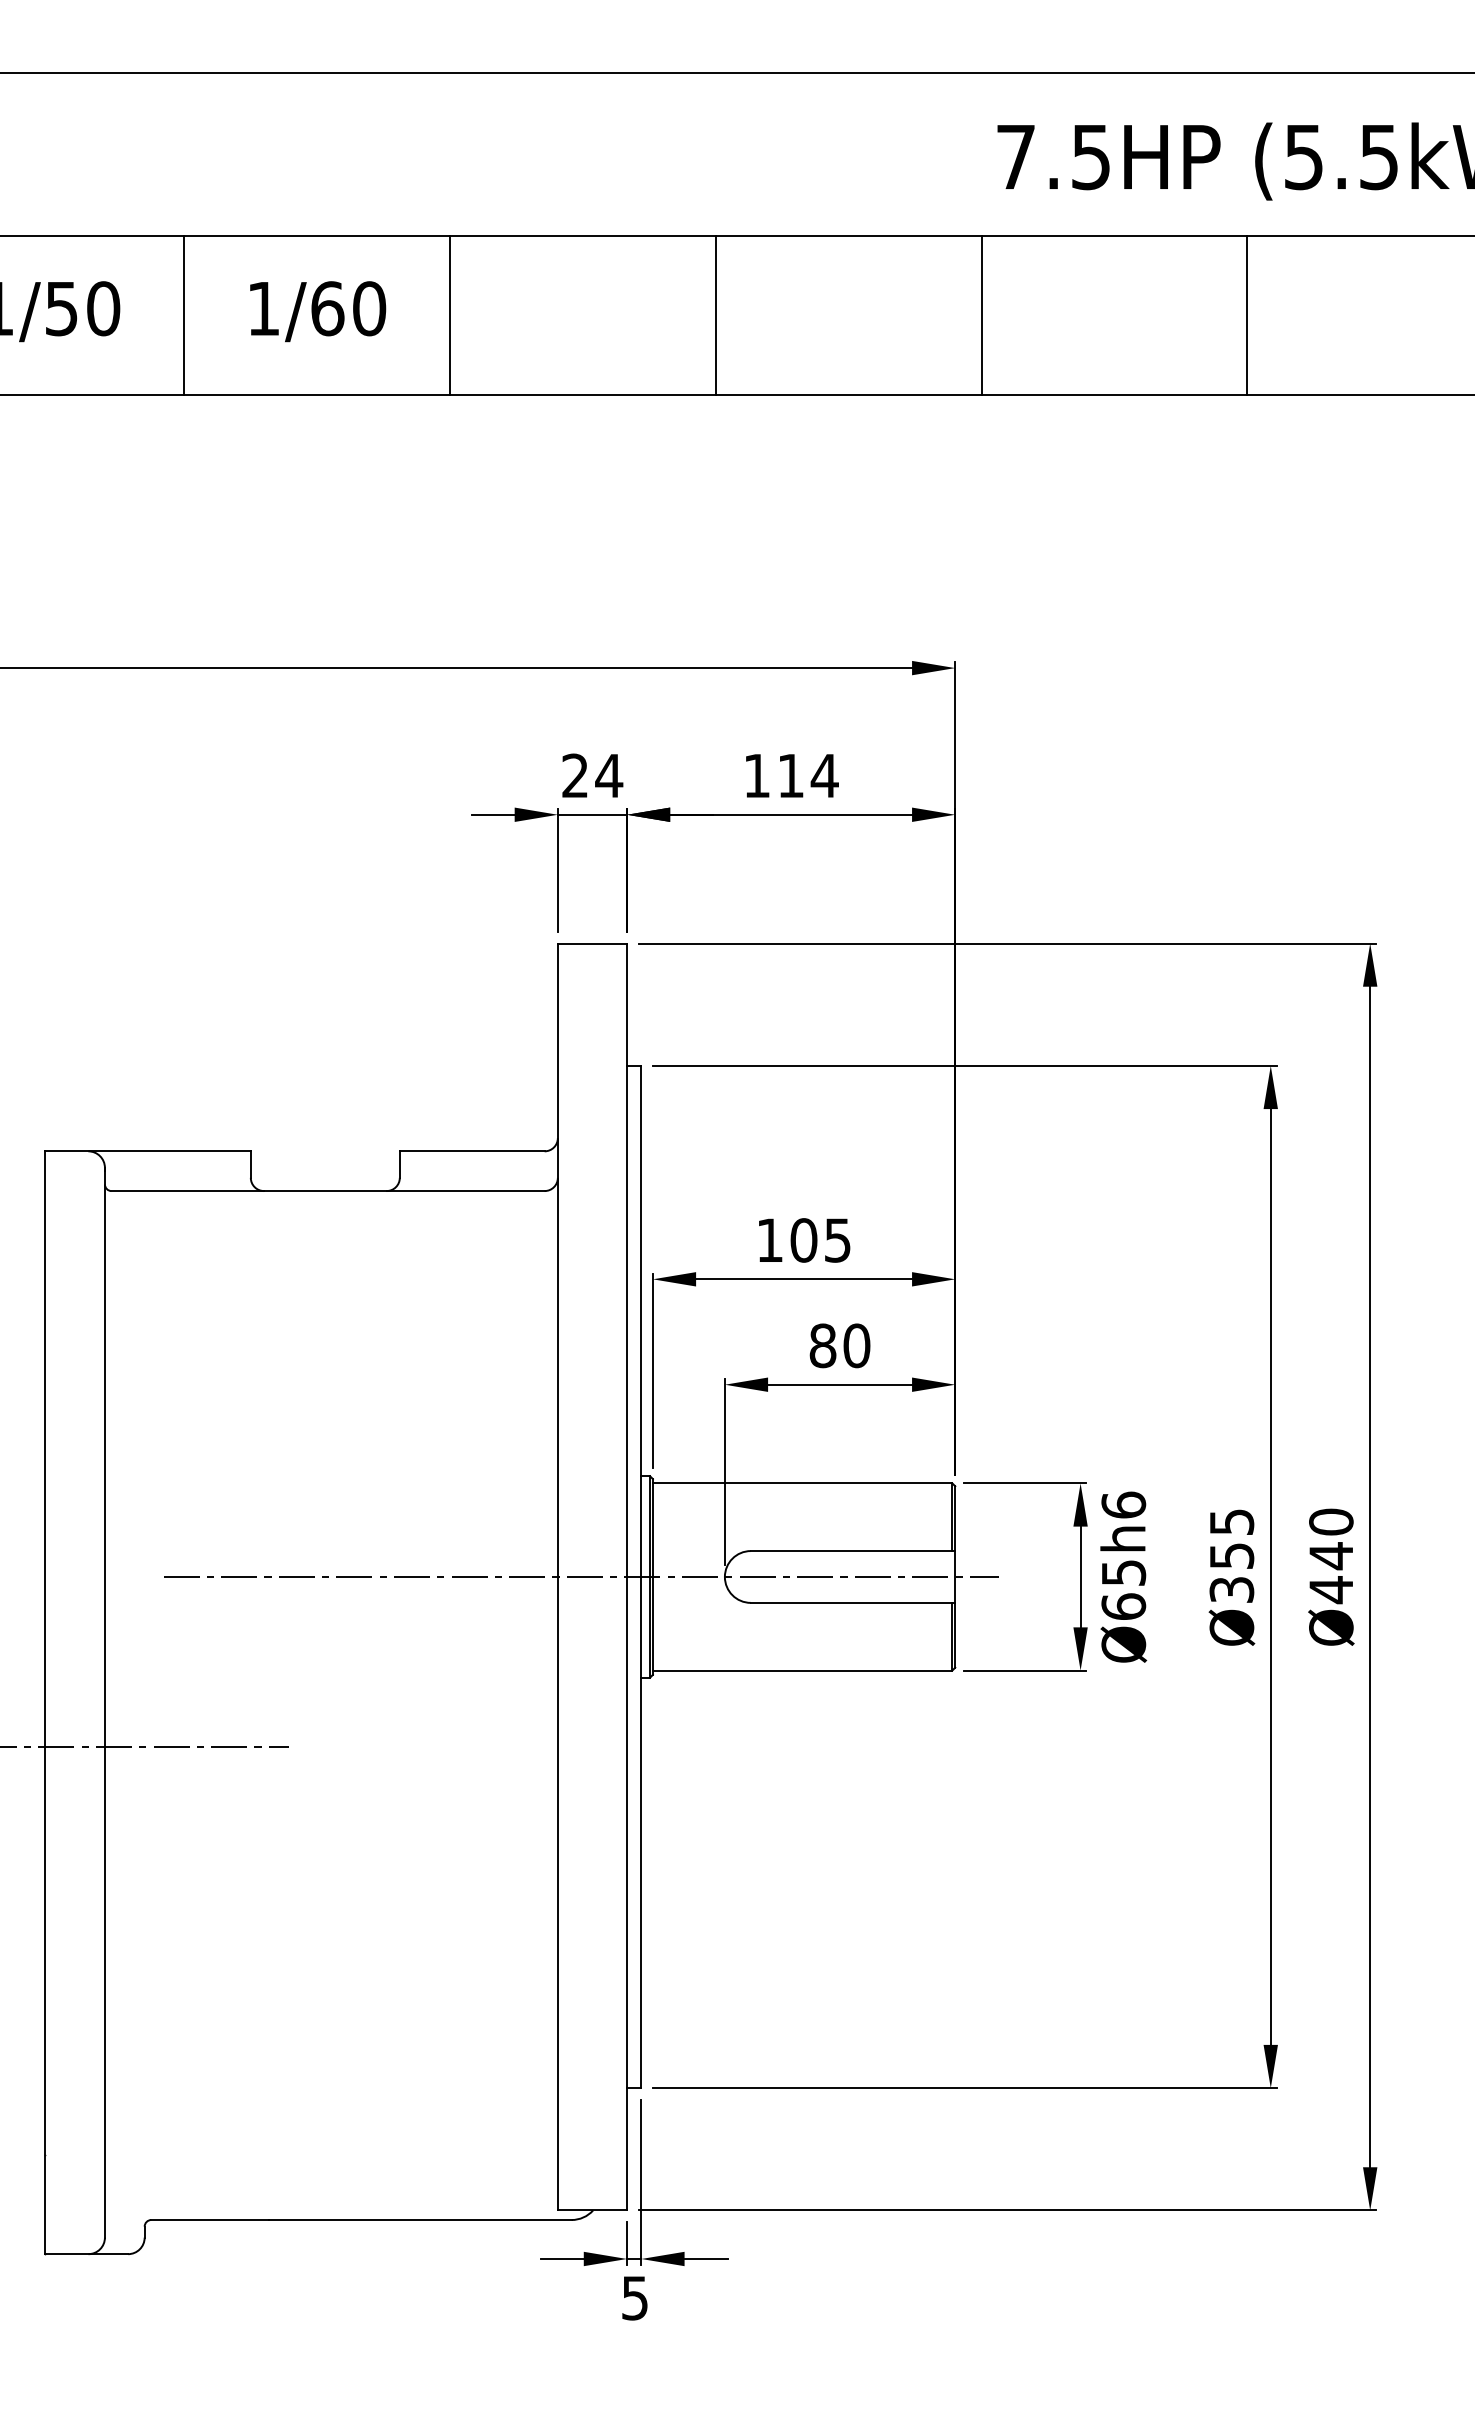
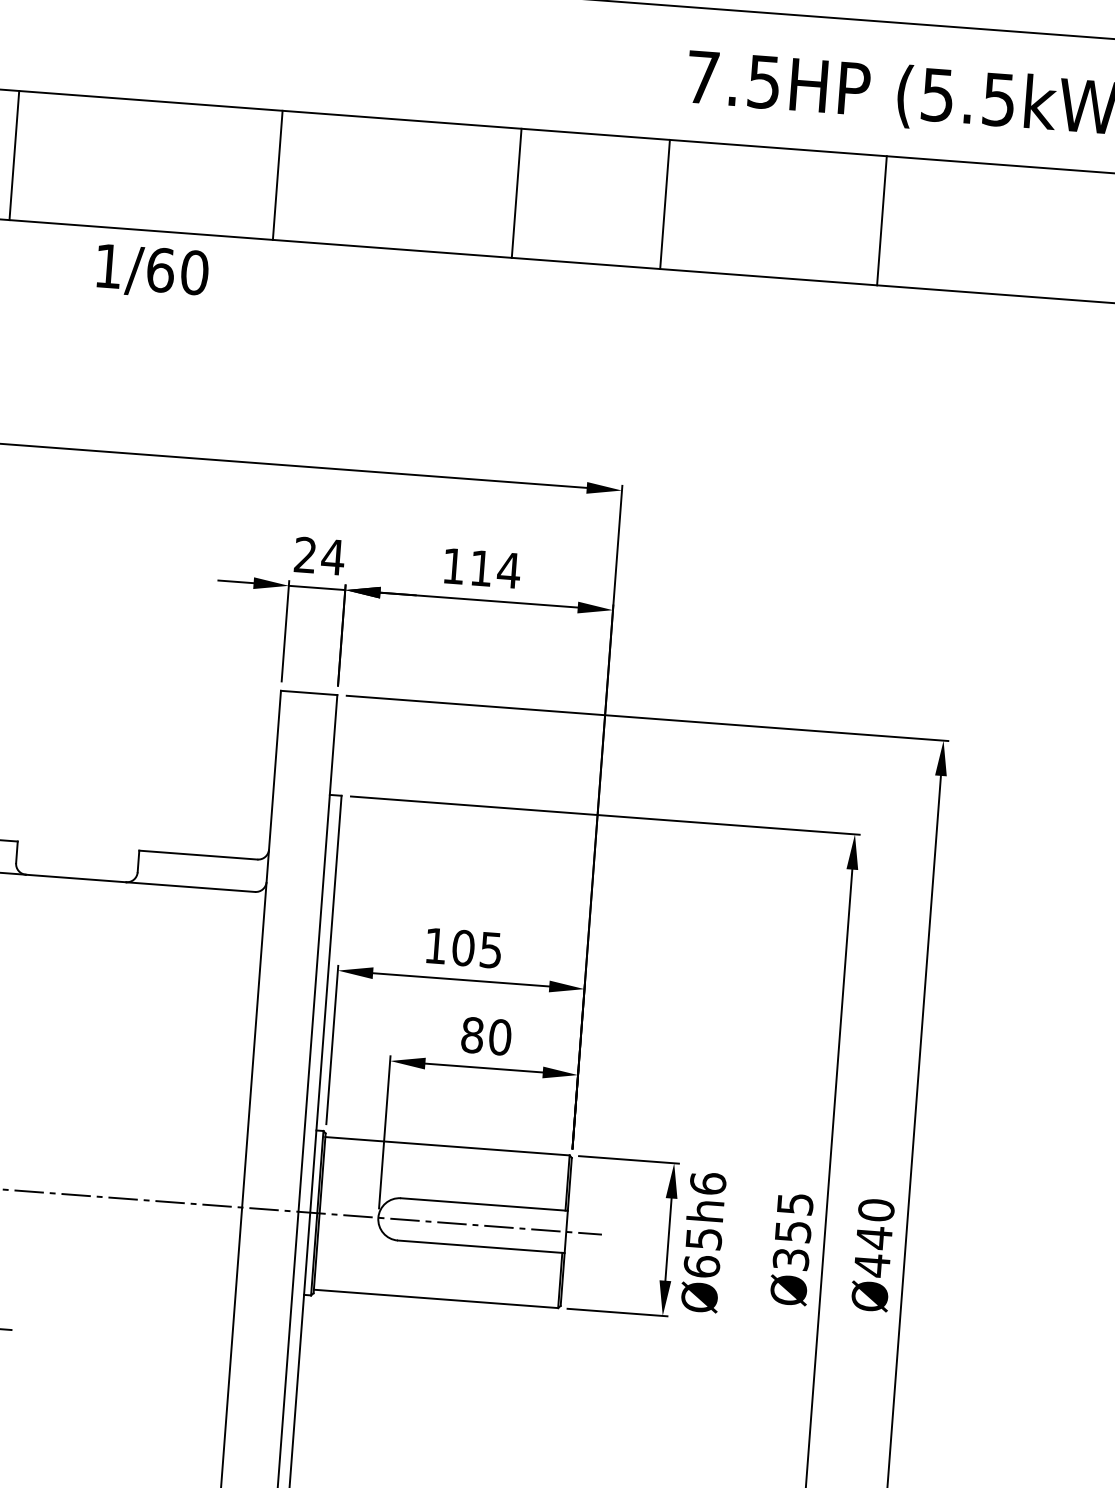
text: (318, 311) -> (153, 271), moved
line: (449, 315) -> (277, 175), moved
line: (715, 315) -> (516, 193), moved

